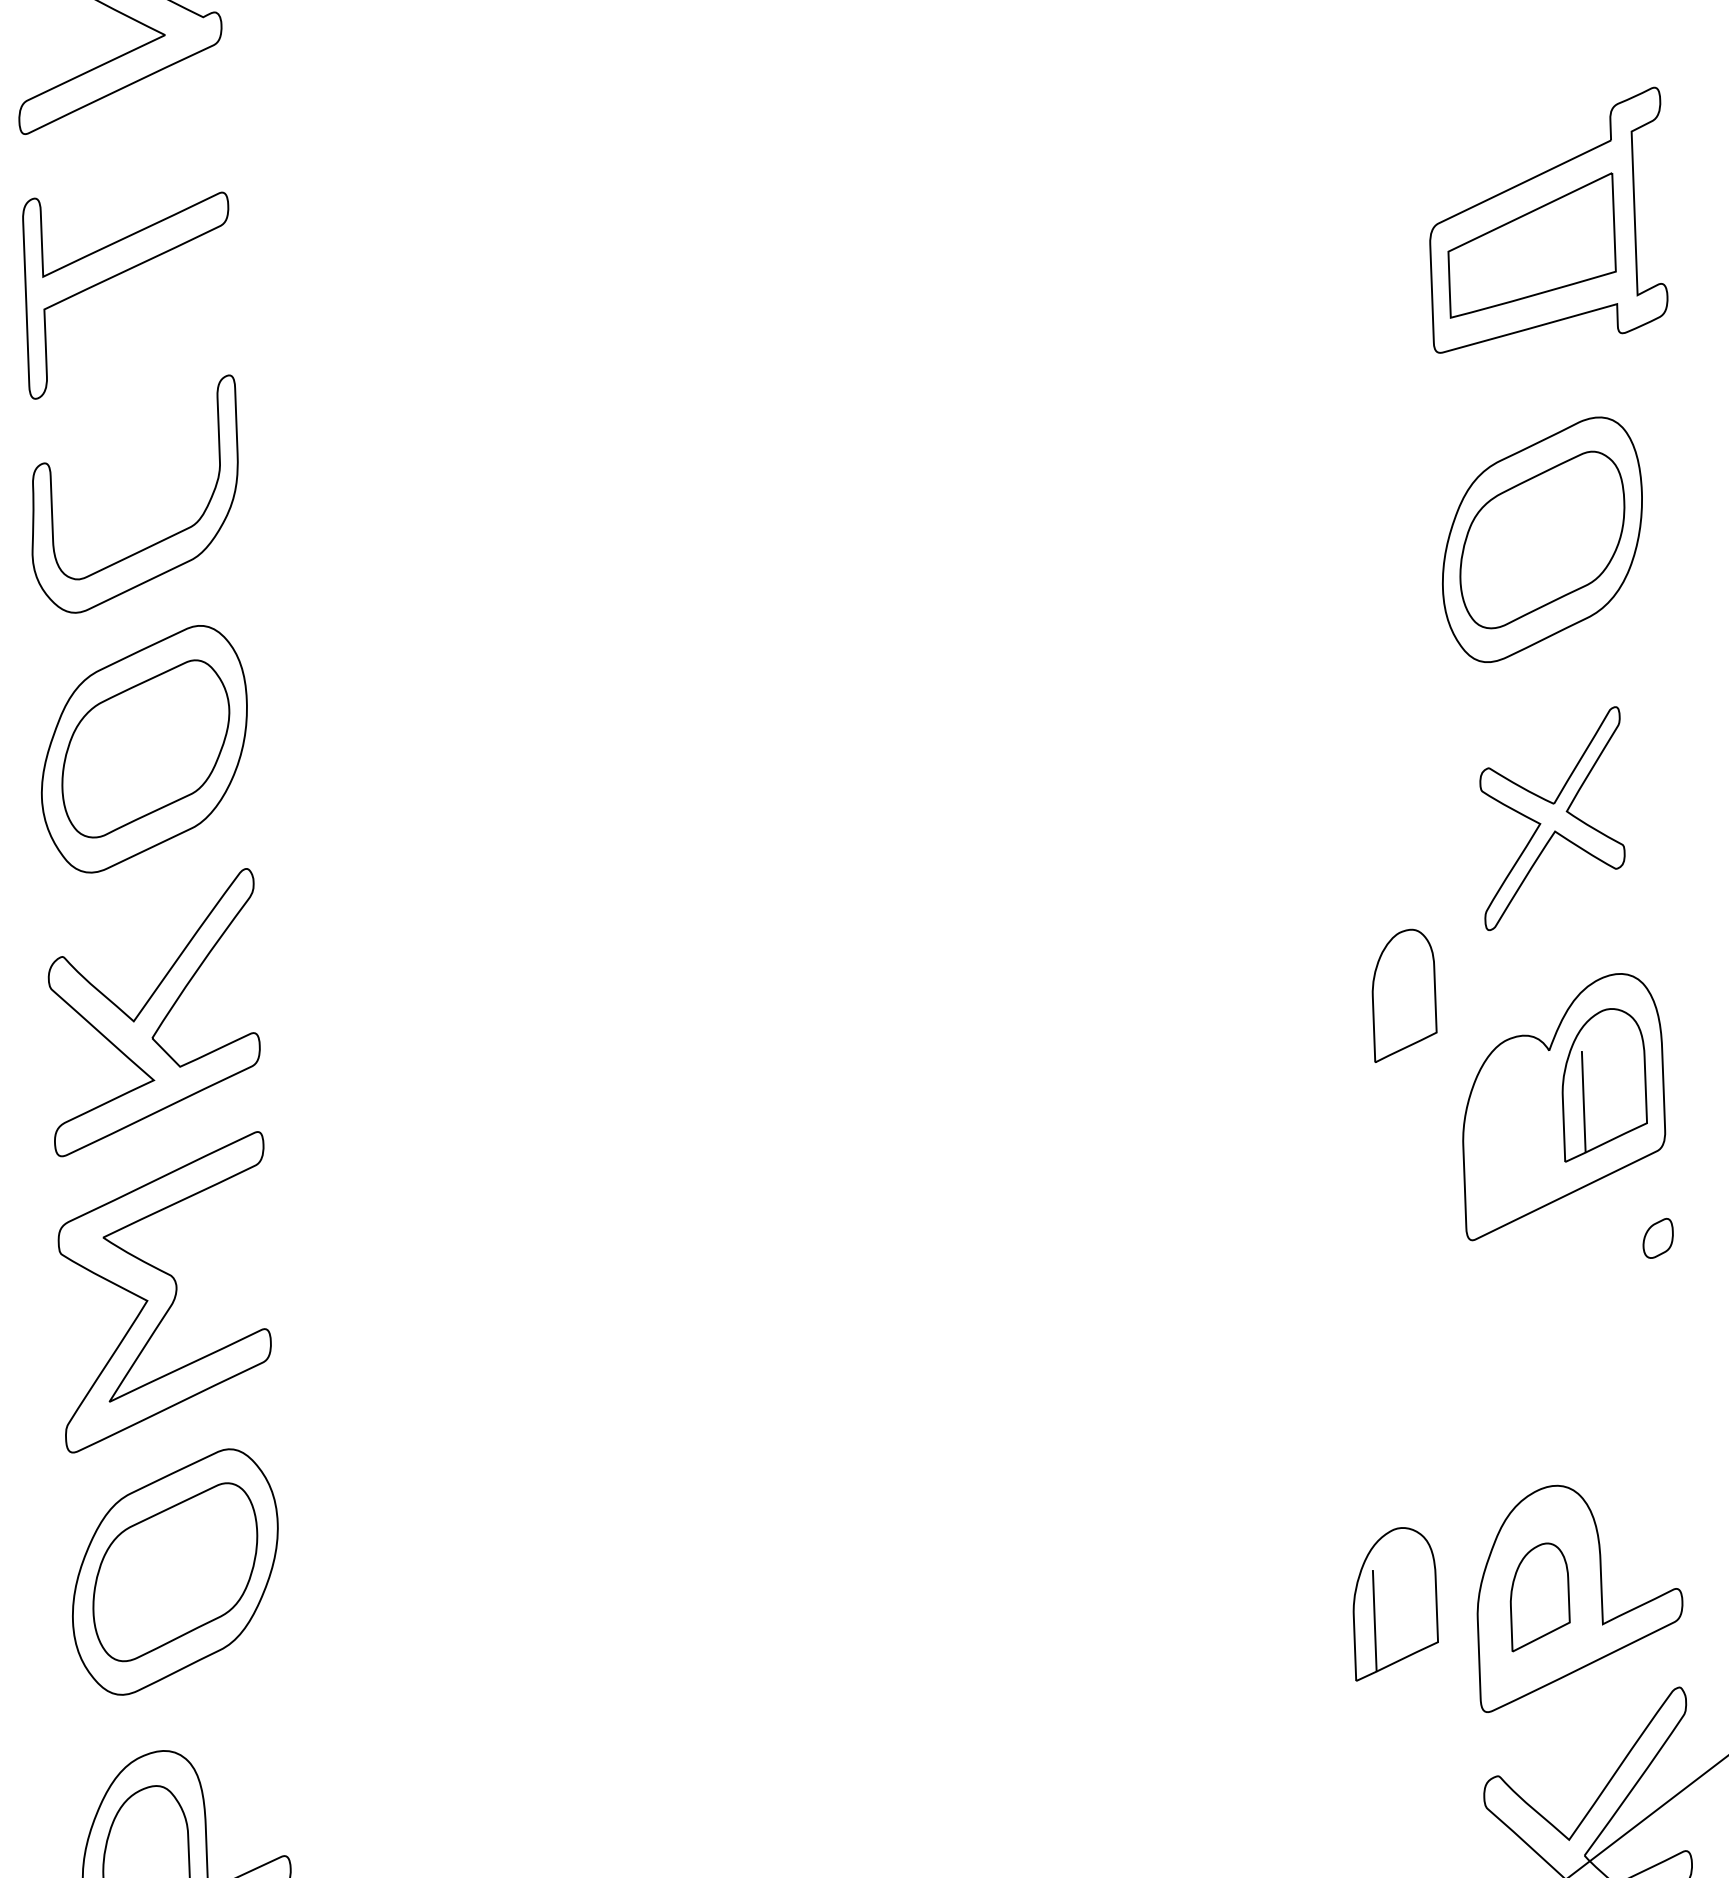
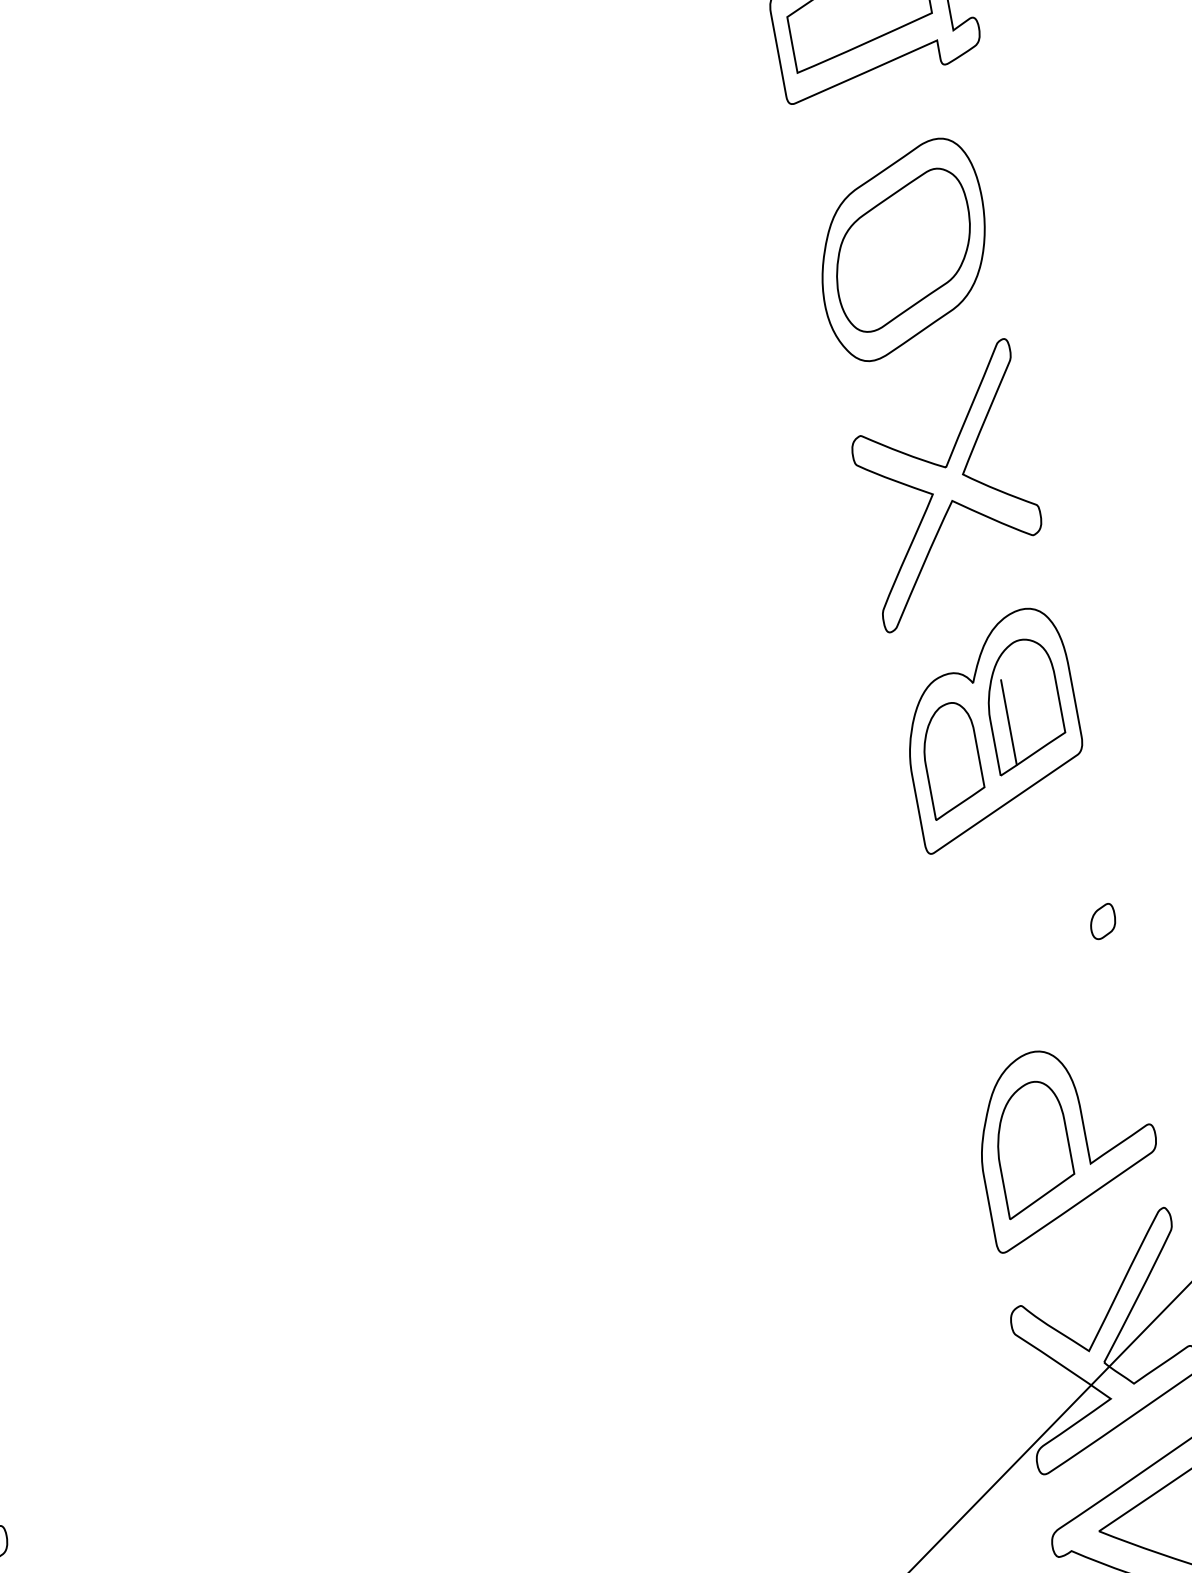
part: (1552, 818) -> (946, 485), size x1.43
part: (1404, 995) -> (952, 759), moved
part: (1657, 1237) -> (1102, 920), moved
part: (1540, 1597) -> (1034, 1148), size x1.43
part: (1395, 1604) -> (912, 1172), removed

